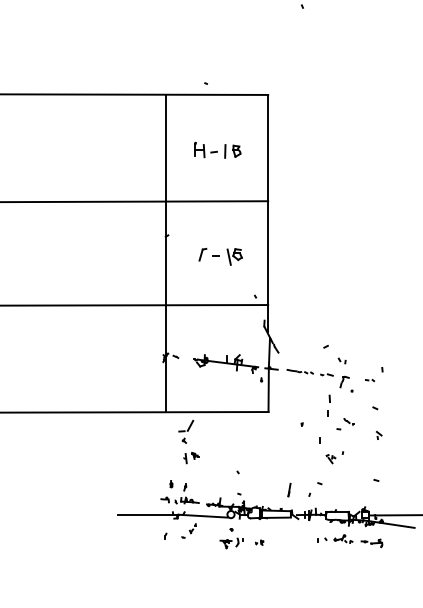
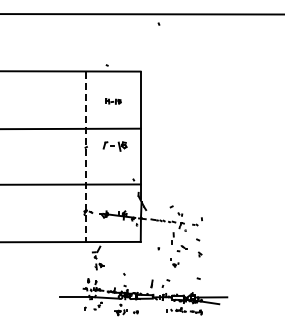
part: (217, 150) -> (113, 101), size x0.6
line: (165, 253) -> (85, 156), solid -> dashed
part: (219, 256) -> (114, 146), moved
part: (331, 450) -> (174, 262), size x0.6

